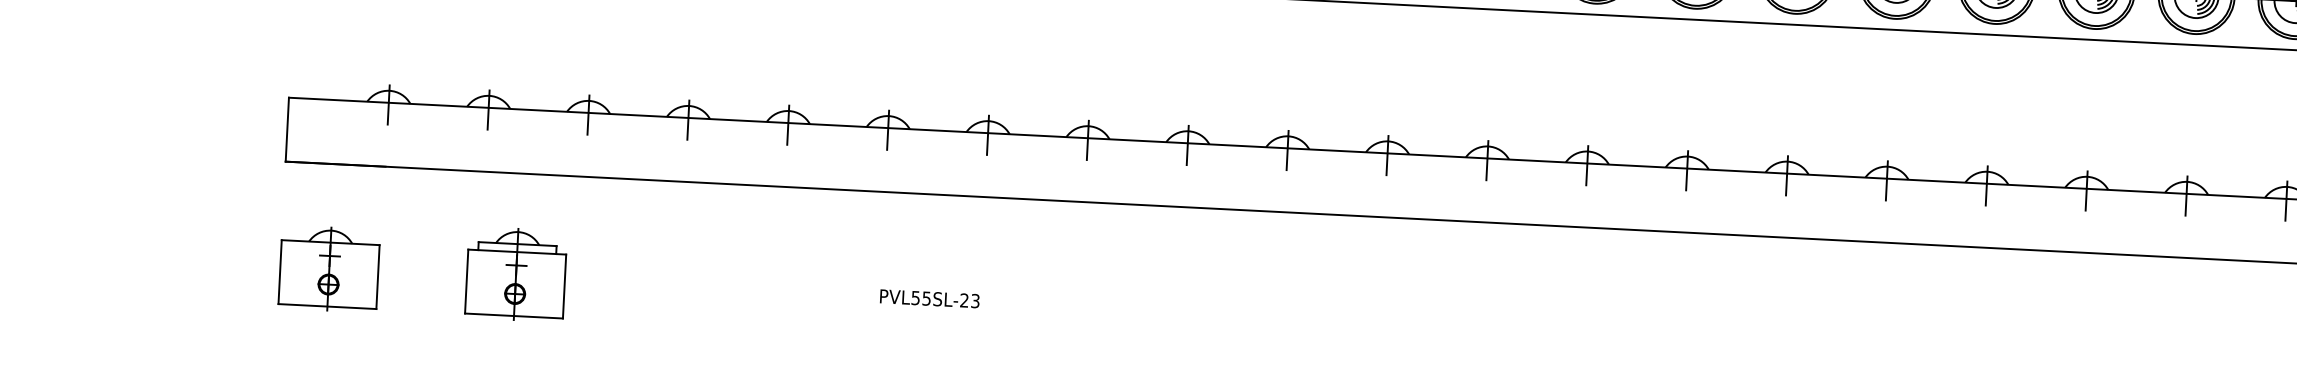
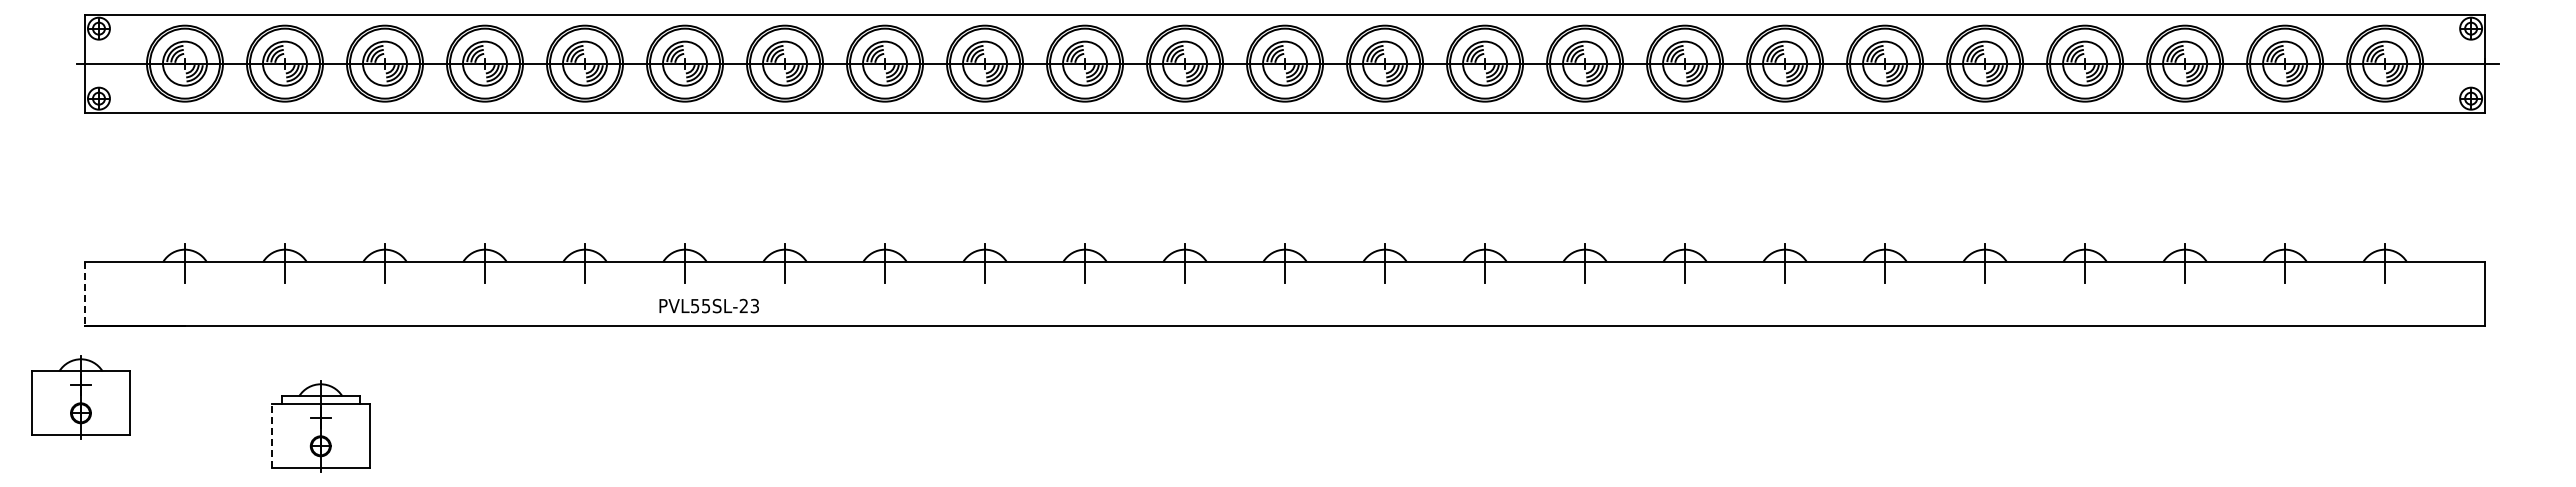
line: (286, 130) -> (84, 294), solid -> dashed
part: (328, 268) -> (80, 397), moved
line: (466, 280) -> (271, 435), solid -> dashed
text: (929, 298) -> (708, 305), moved

